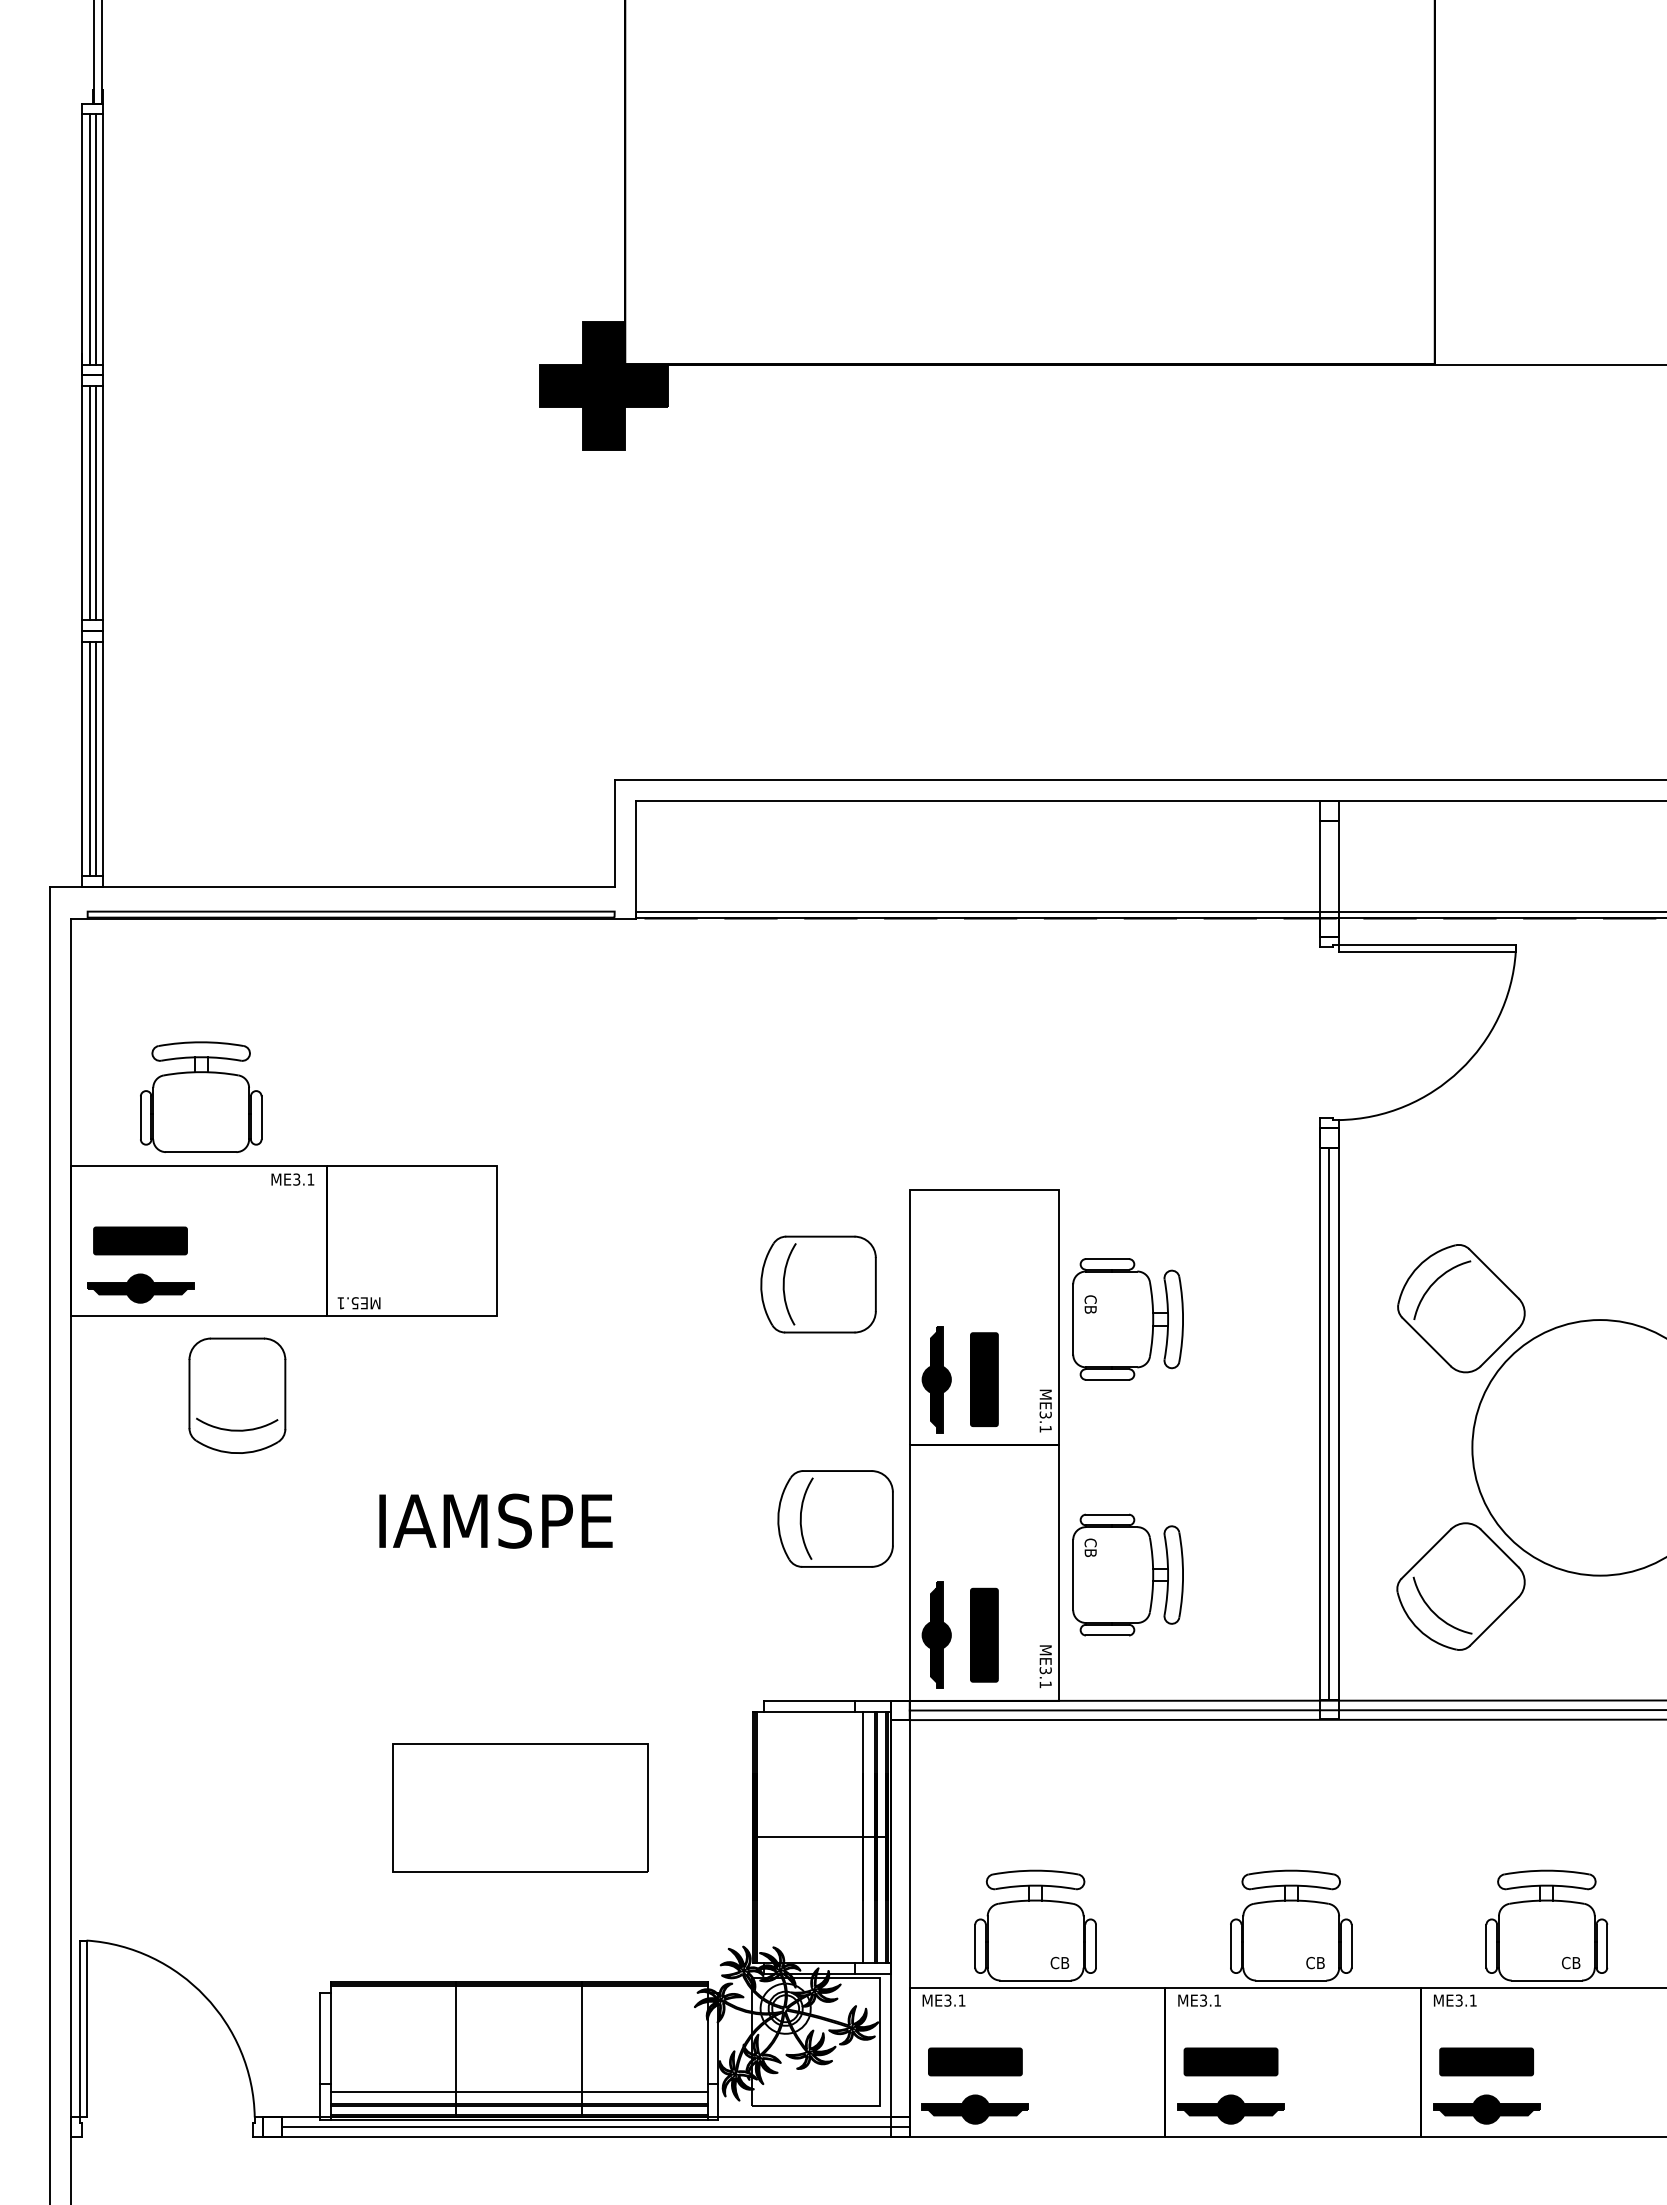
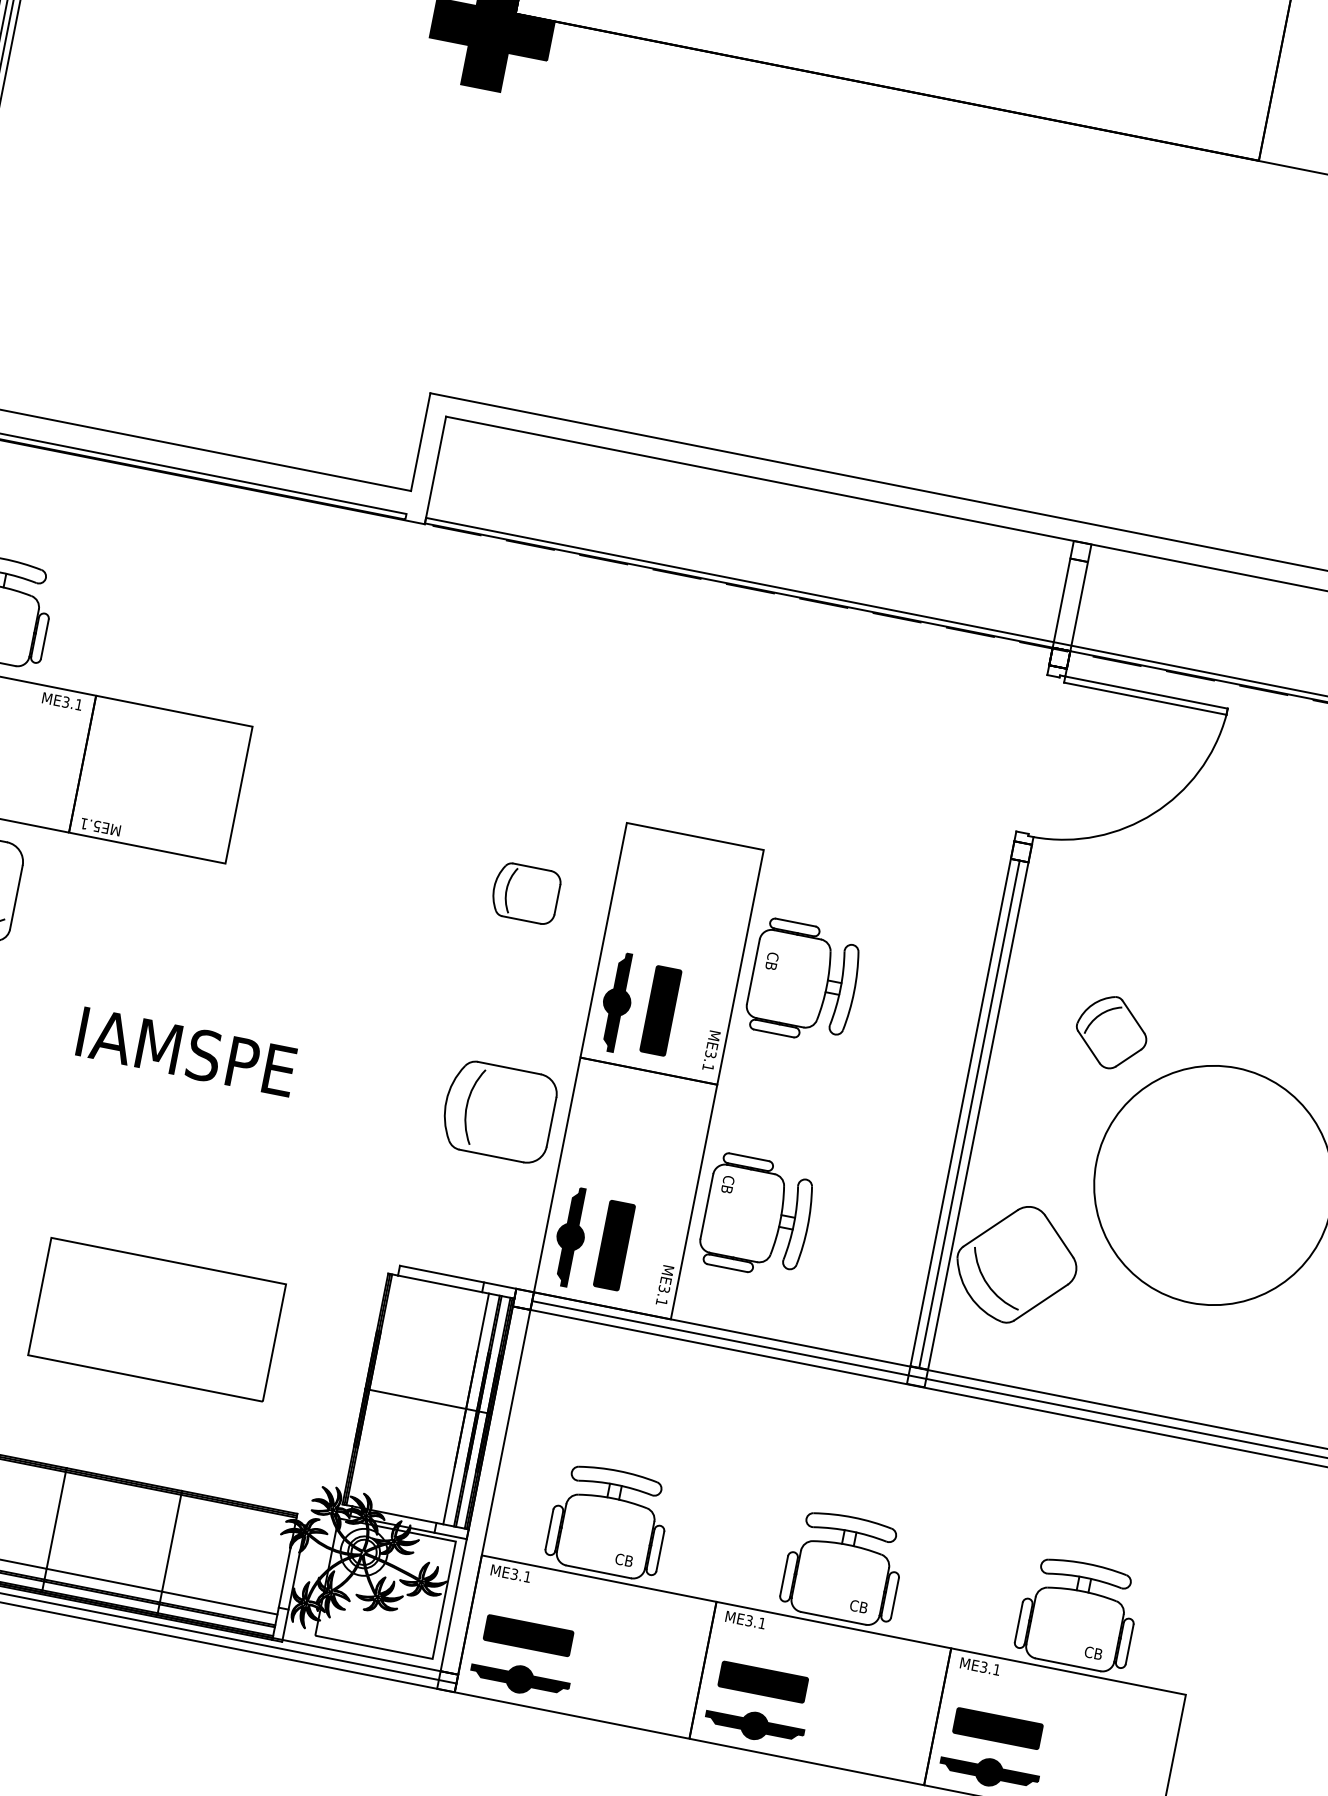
part: (818, 1284) -> (525, 893), size x0.6
part: (1461, 1308) -> (1111, 1032), size x0.6
part: (1460, 1586) -> (1016, 1264), moved

